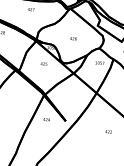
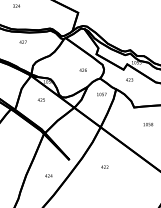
text: (72, 37) -> (82, 69), moved
text: (46, 119) -> (48, 175), moved
text: (108, 131) -> (104, 166), moved

